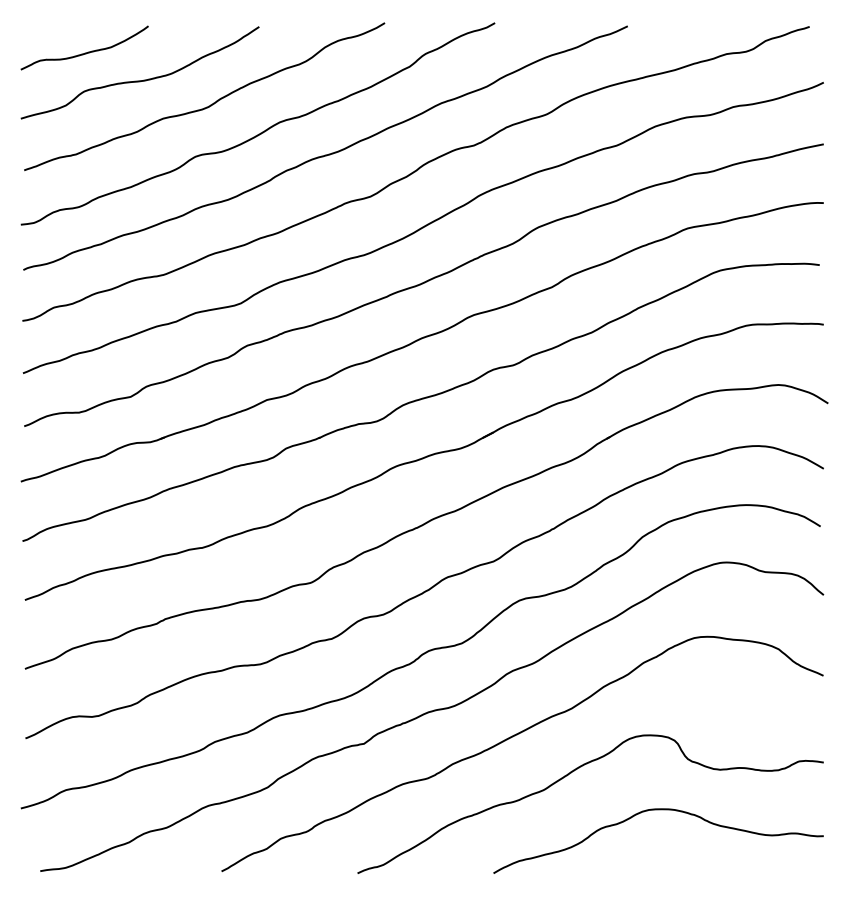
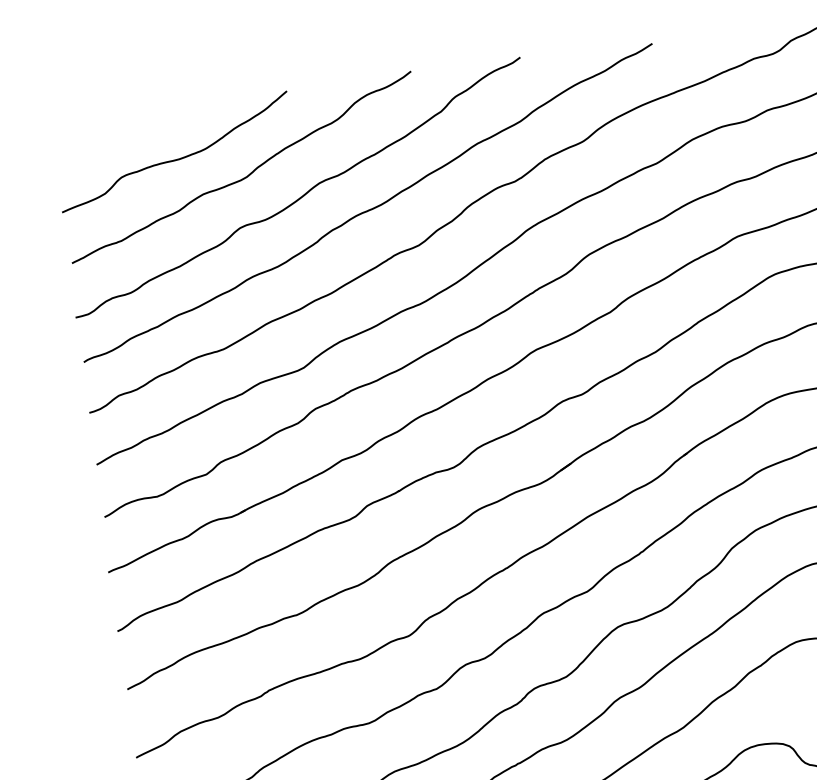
curve: (85, 52) -> (117, 138), removed

